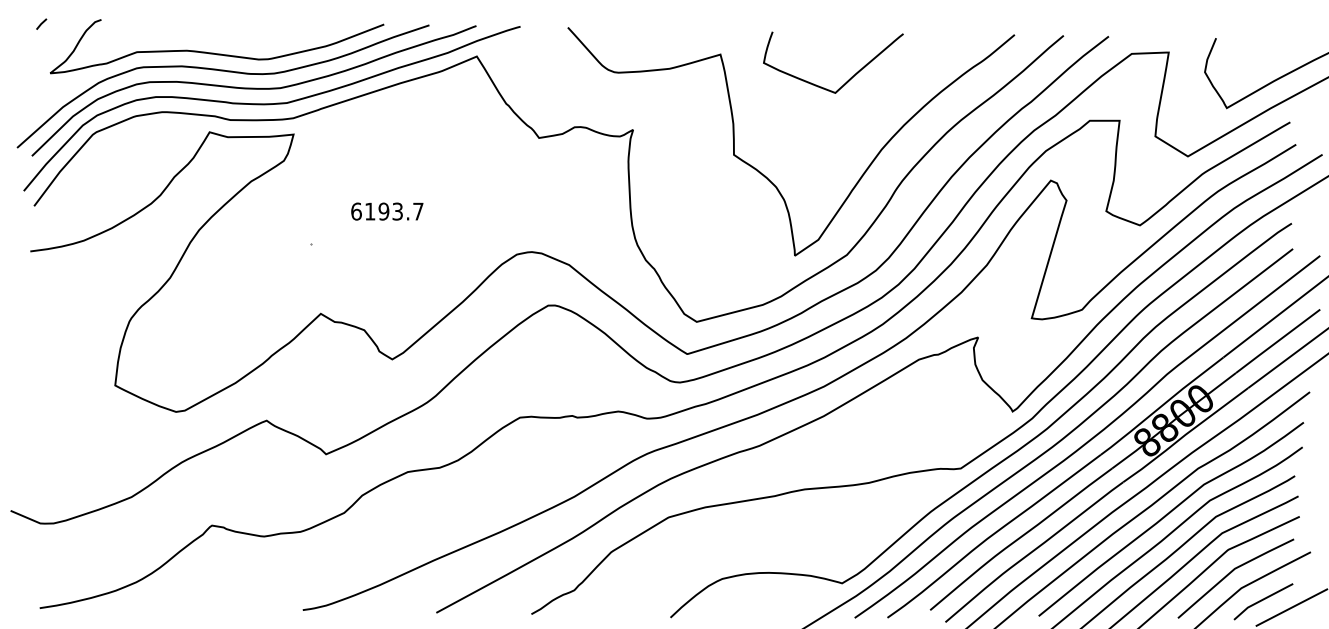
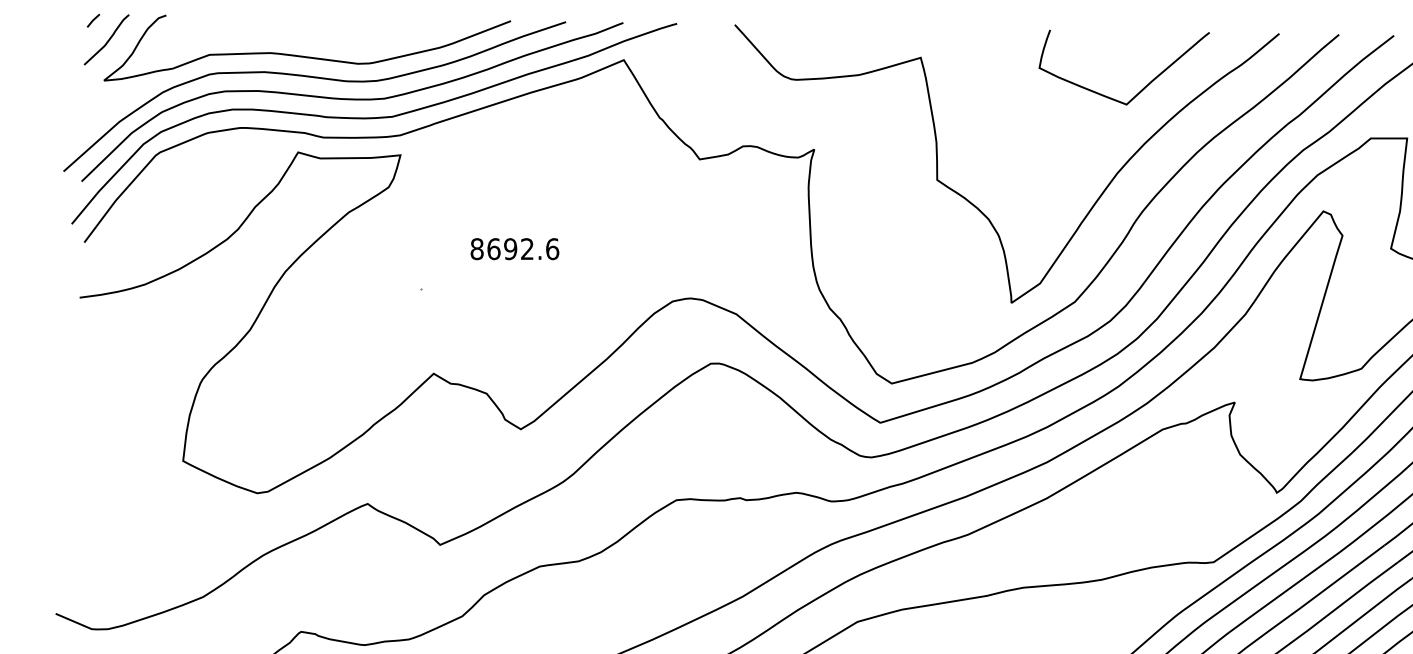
curve: (53, 39) -> (107, 39), added
curve: (849, 78) -> (1143, 86), moved
text: (387, 211) -> (514, 249), 6193.7 -> 8692.6

